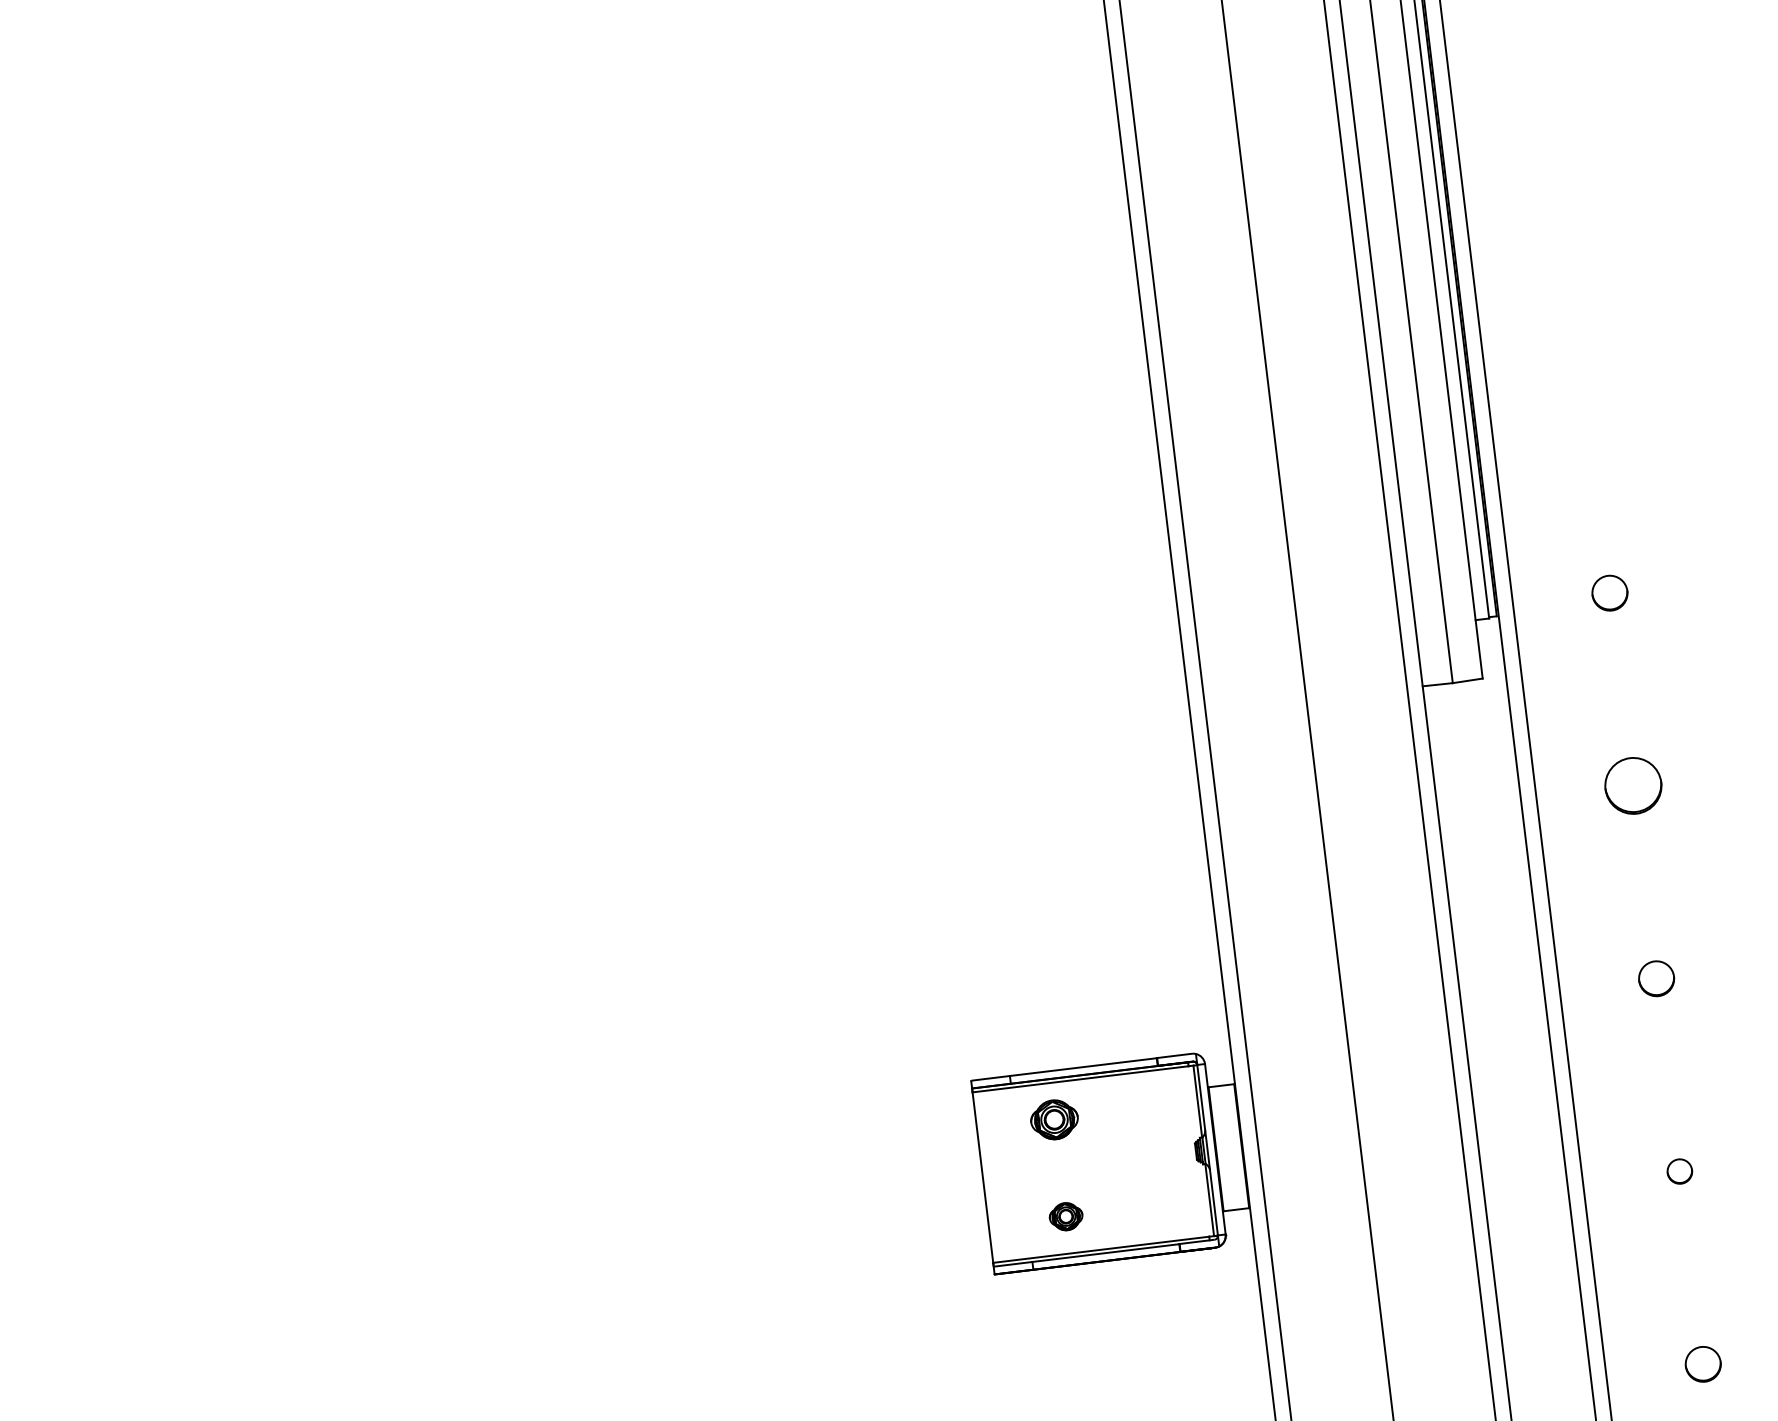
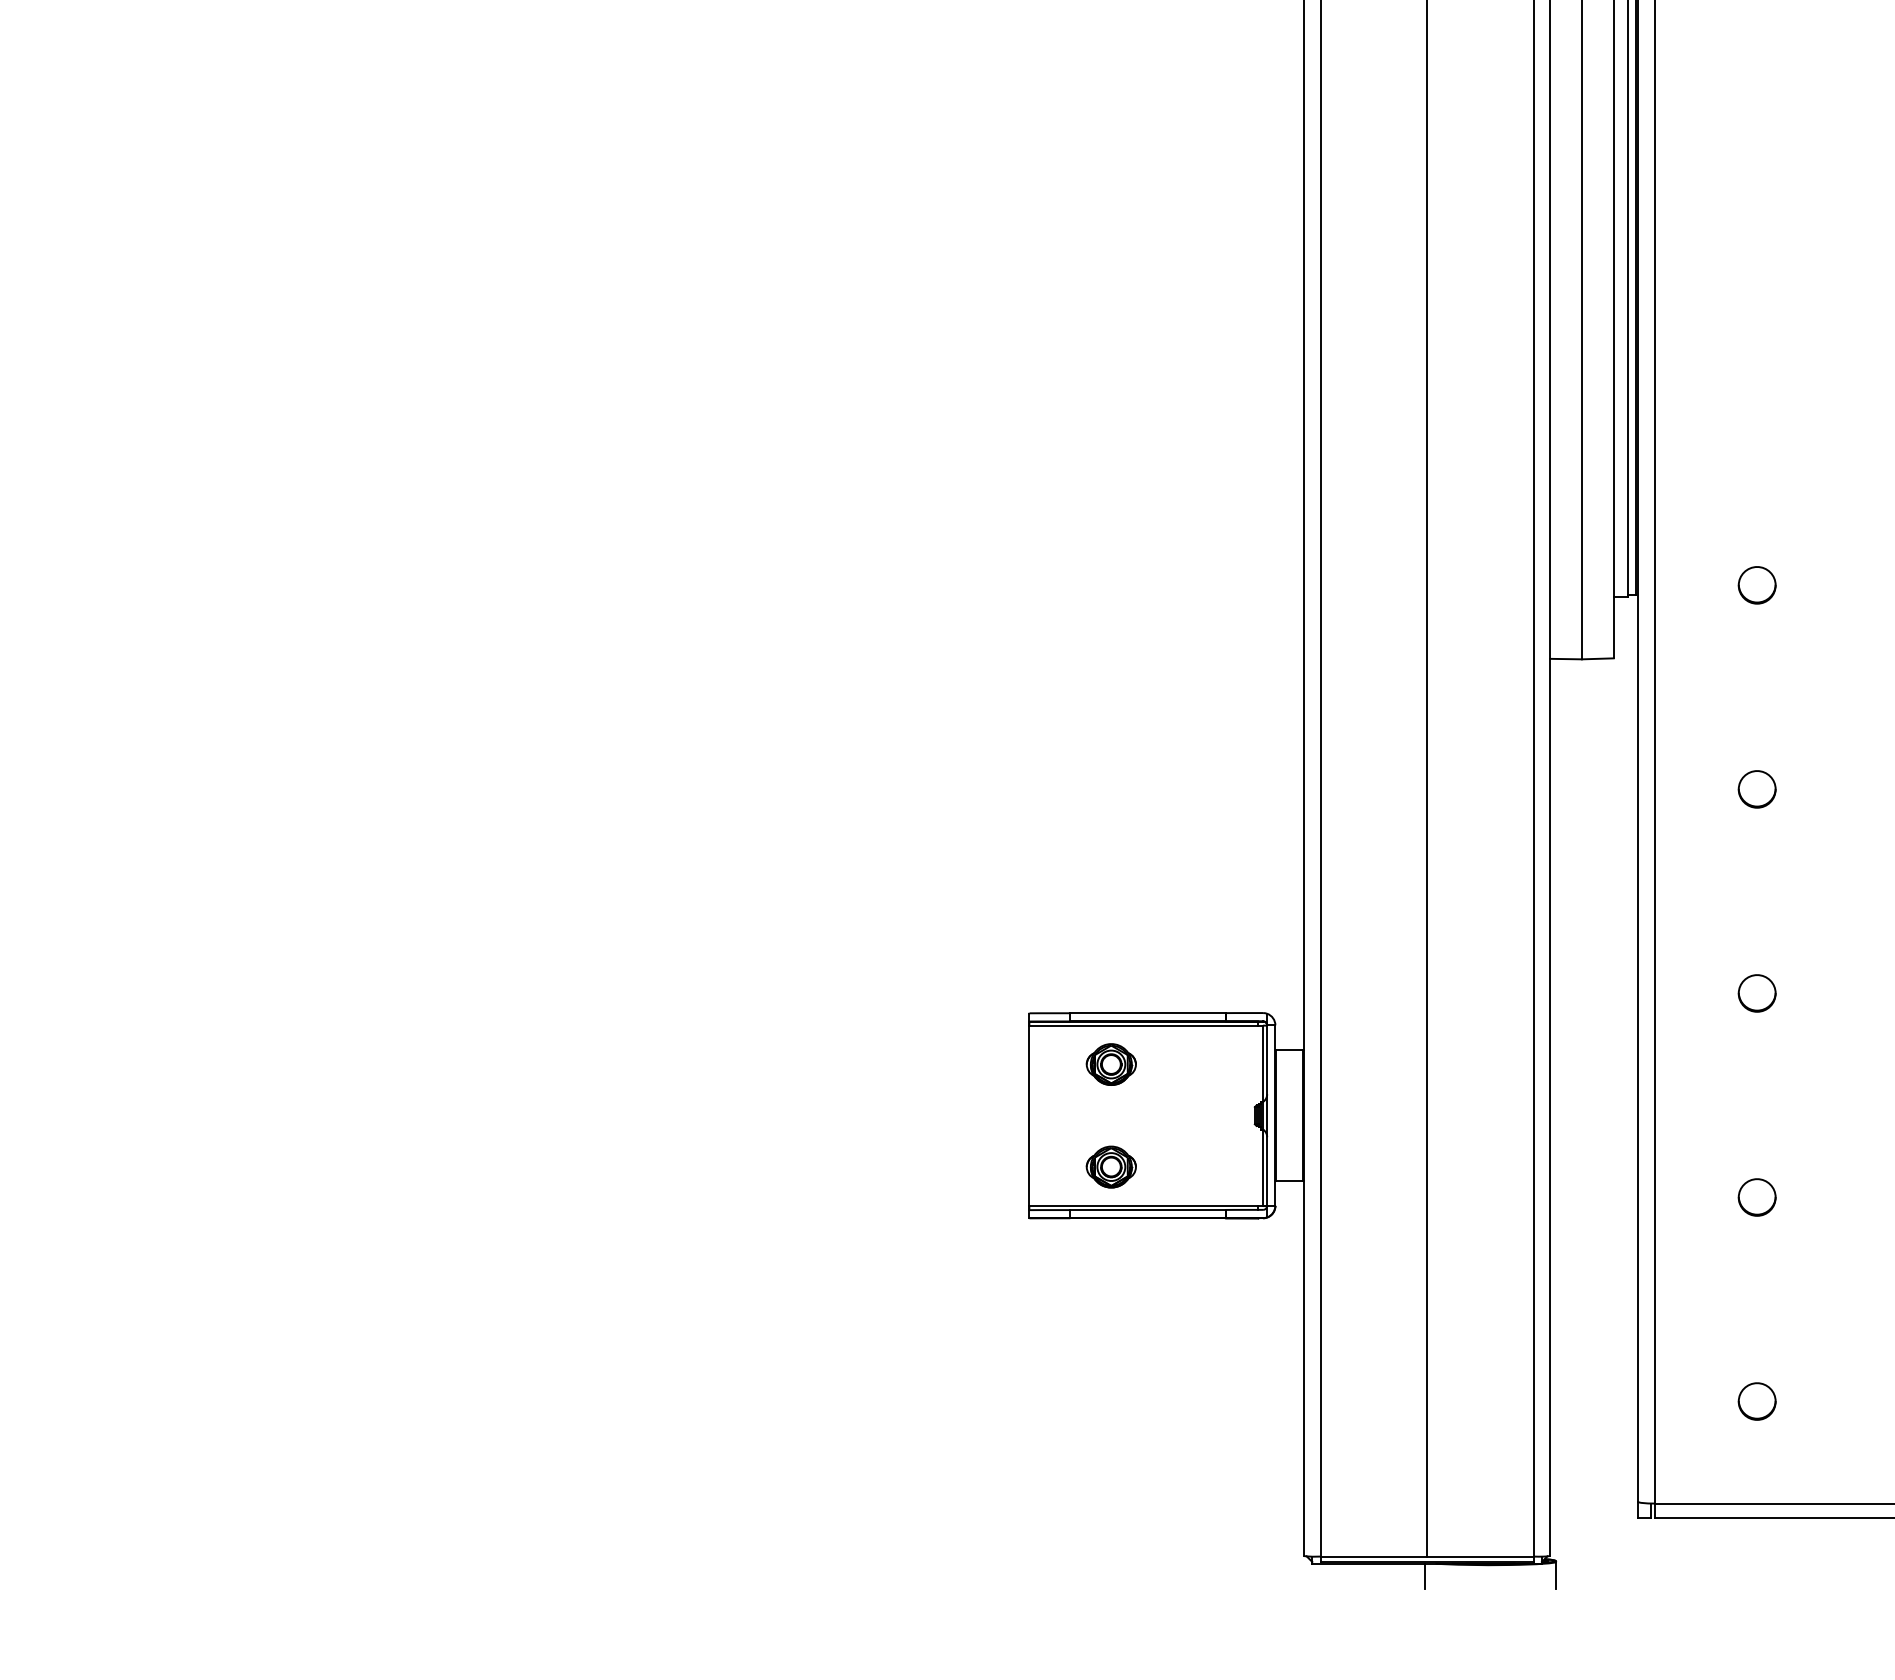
part: (1632, 786) -> (1756, 789), size x0.62
part: (1679, 1171) -> (1756, 1197), size x1.43
part: (1065, 1216) -> (1110, 1166), size x1.43

